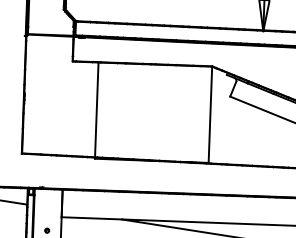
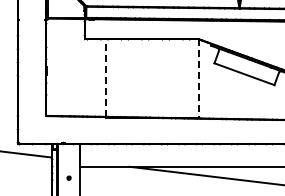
line: (96, 110) -> (105, 78), solid -> dashed
line: (209, 115) -> (198, 79), solid -> dashed

